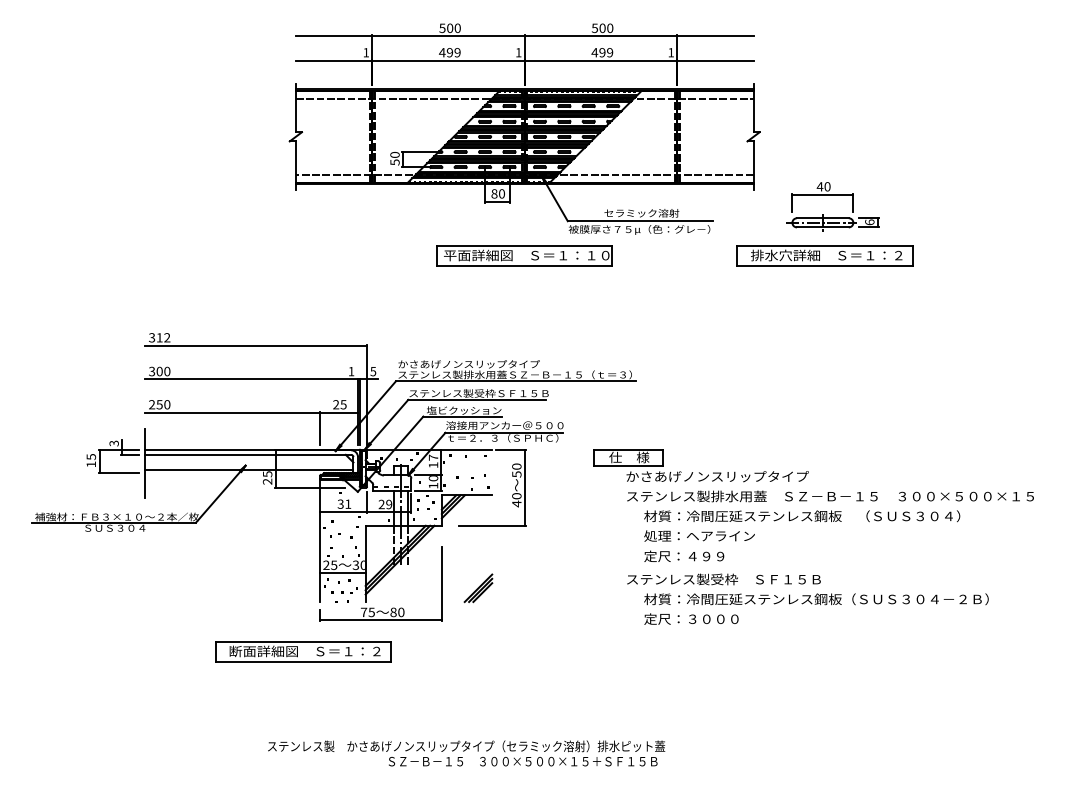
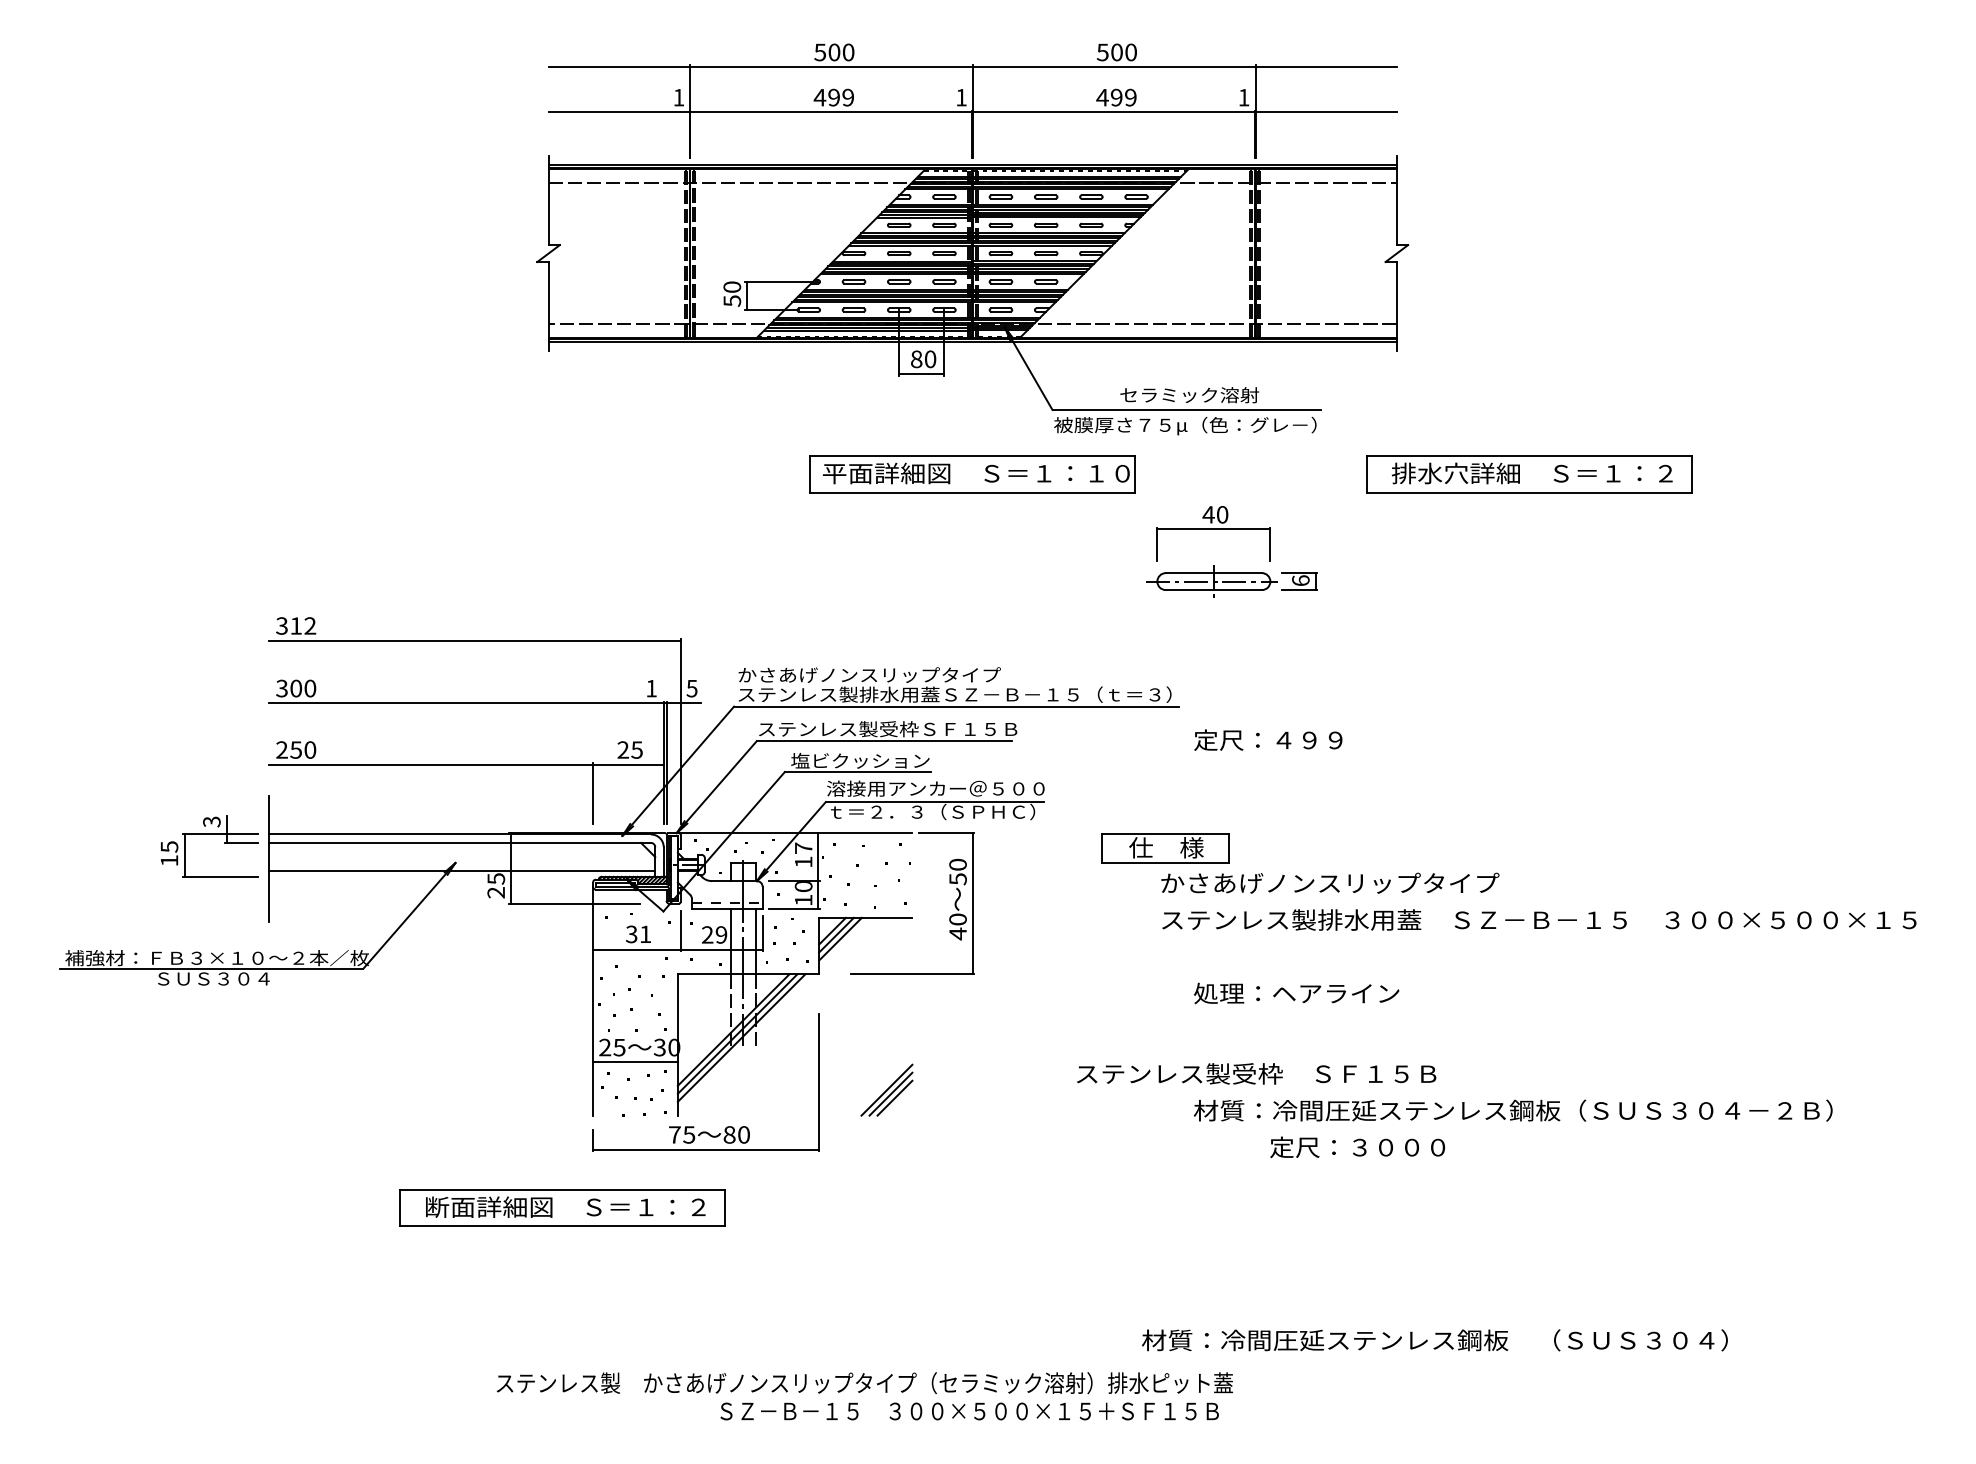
part: (832, 195) -> (1231, 530), moved
text: (802, 516) -> (1435, 1340), moved
text: (684, 555) -> (1268, 738), moved
text: (723, 579) -> (1255, 1073), moved
text: (691, 618) -> (1357, 1146), moved

